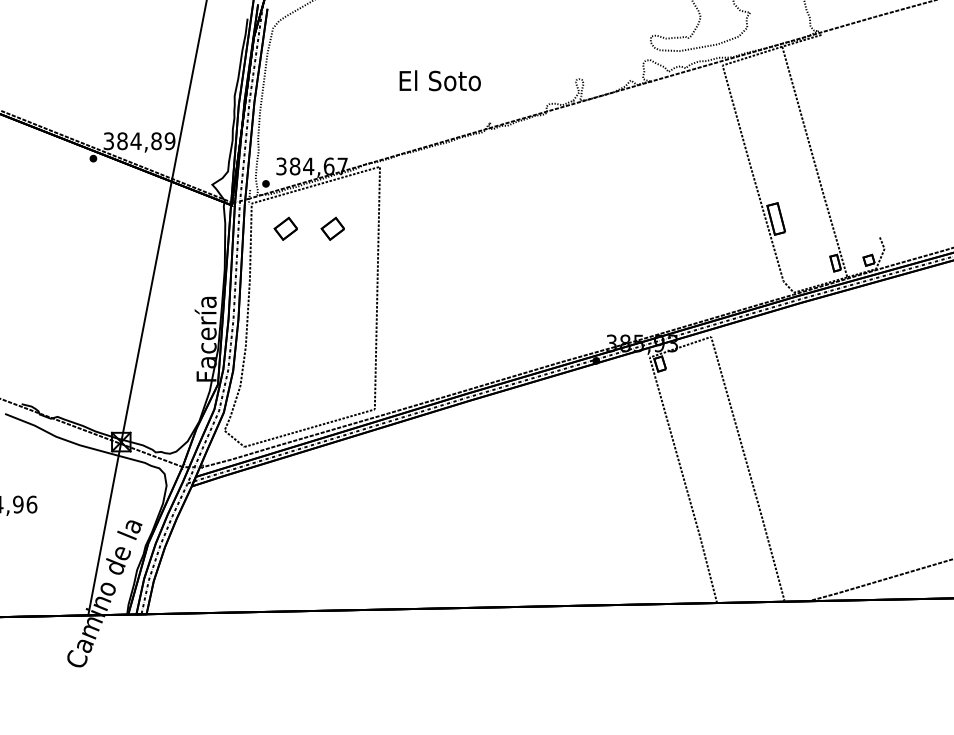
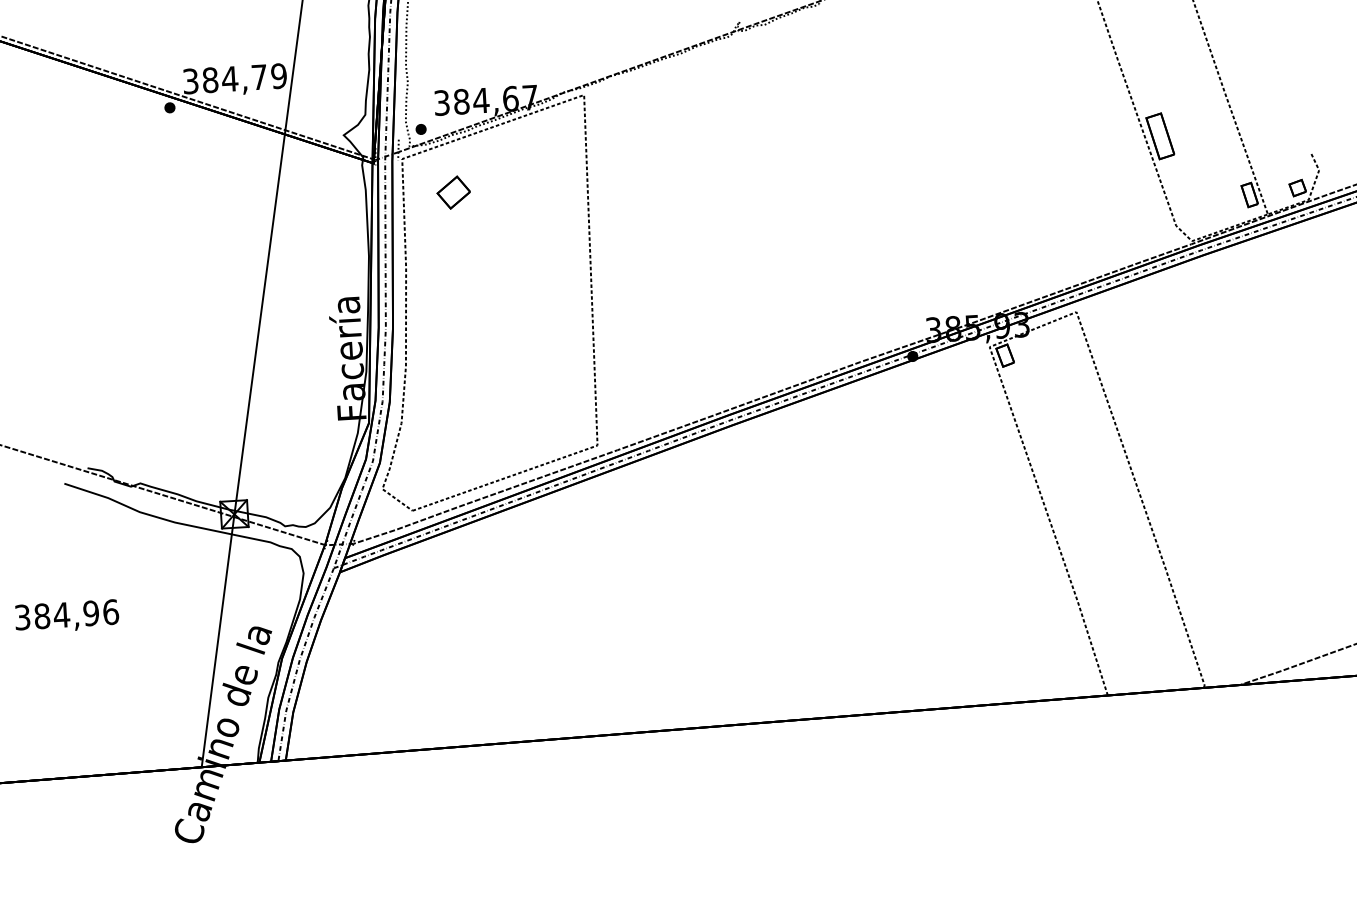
text: (156, 141) -> (259, 77), 384,89 -> 384,79
part: (332, 228) -> (520, 188), removed

